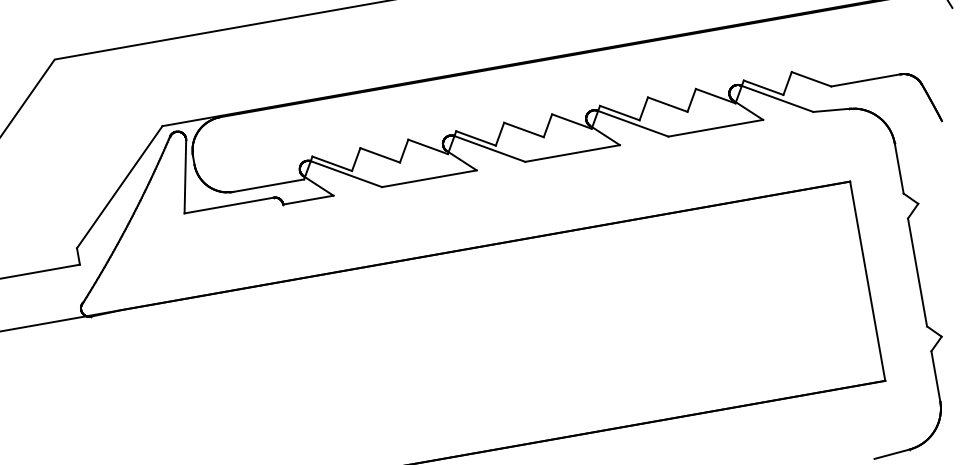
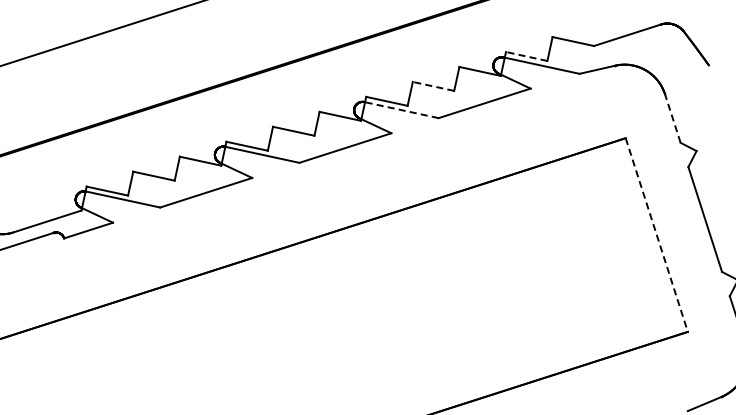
line: (763, 87) -> (526, 56), solid -> dashed
line: (667, 104) -> (433, 86), solid -> dashed
line: (632, 123) -> (400, 110), solid -> dashed
line: (899, 168) -> (673, 118), solid -> dashed
line: (867, 281) -> (656, 235), solid -> dashed

